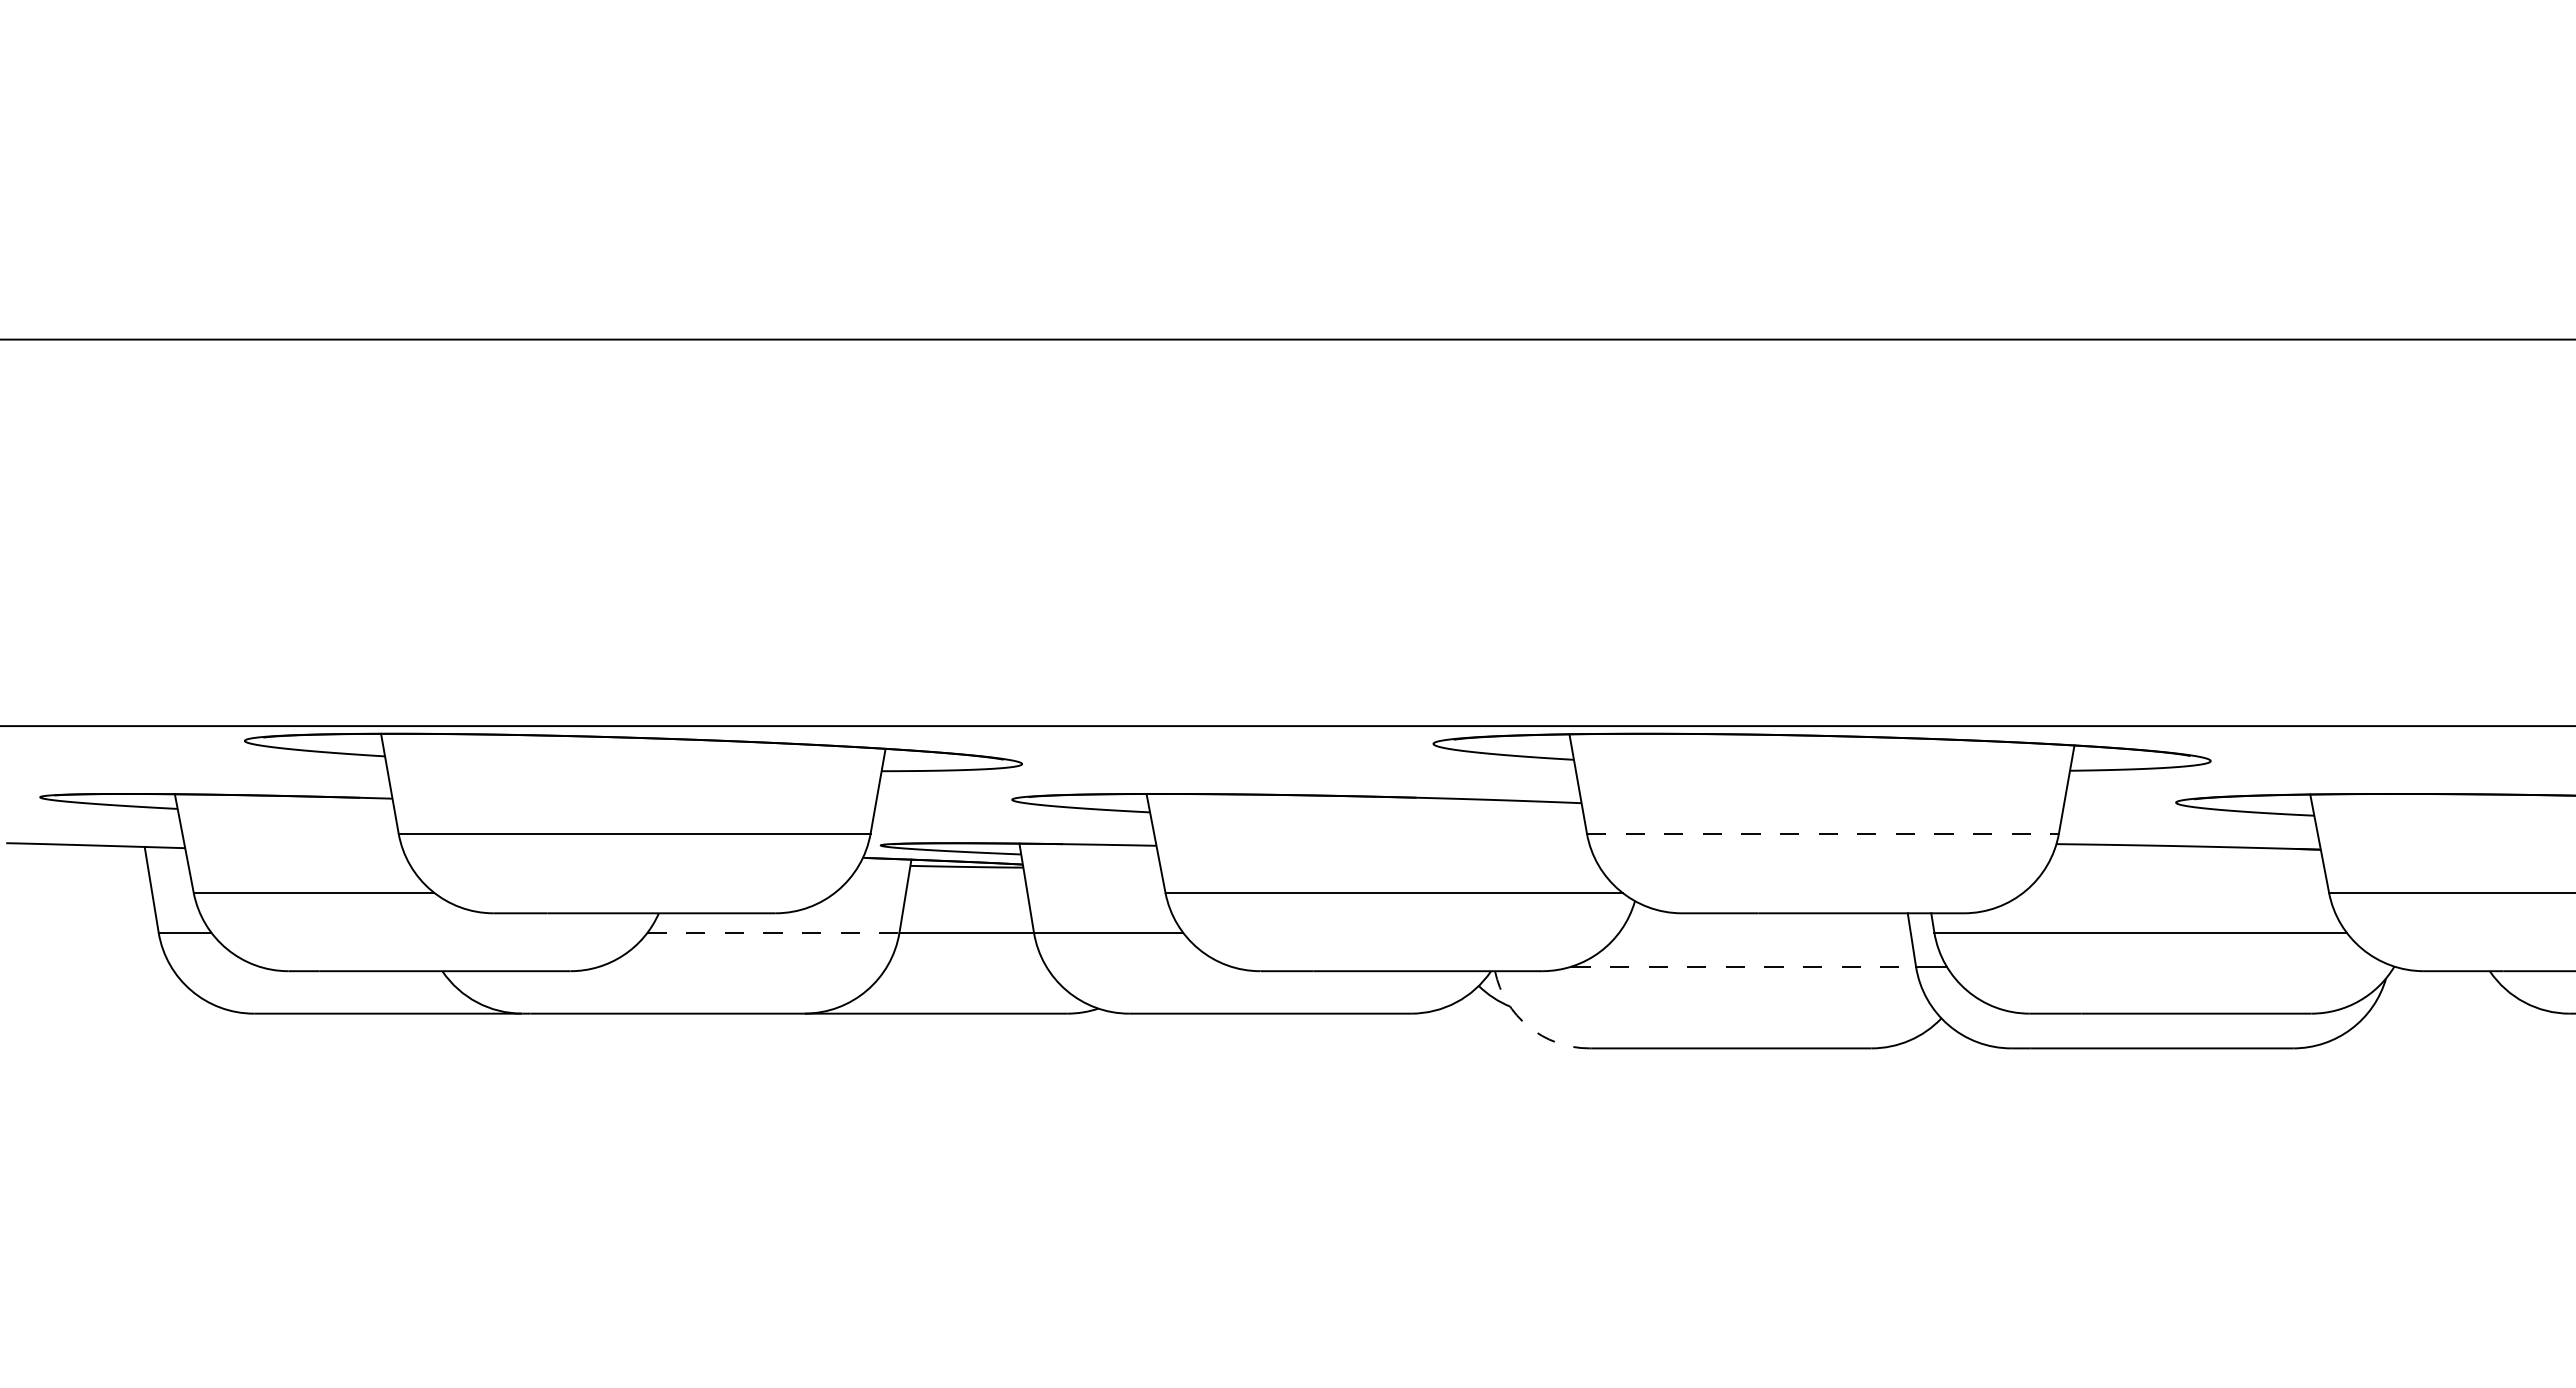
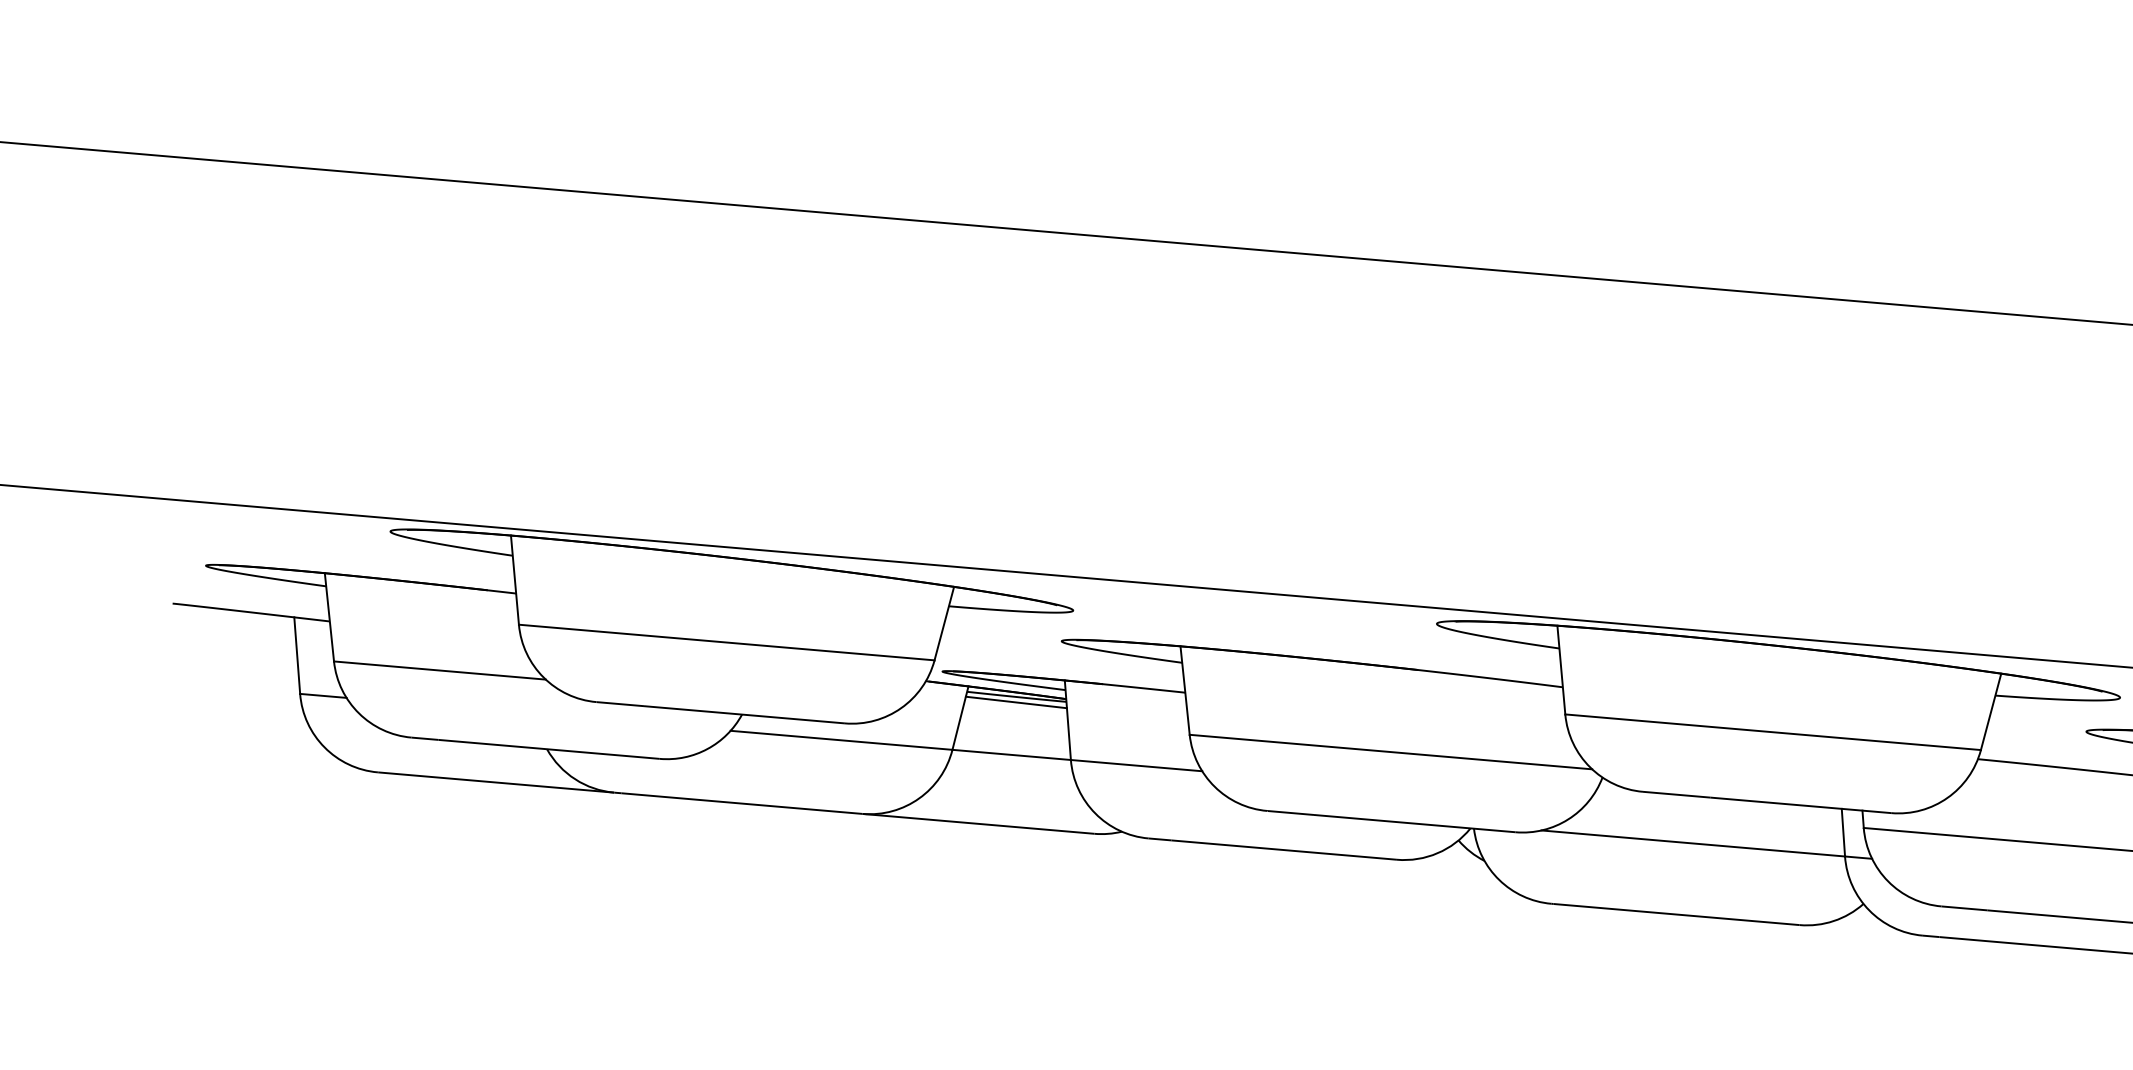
line: (1822, 833) -> (1772, 732), dashed -> solid
line: (966, 872) -> (1016, 701), added
line: (773, 932) -> (841, 740), dashed -> solid
line: (1744, 966) -> (1694, 843), dashed -> solid
arc: (1528, 1026) -> (1499, 879), dashed -> solid

